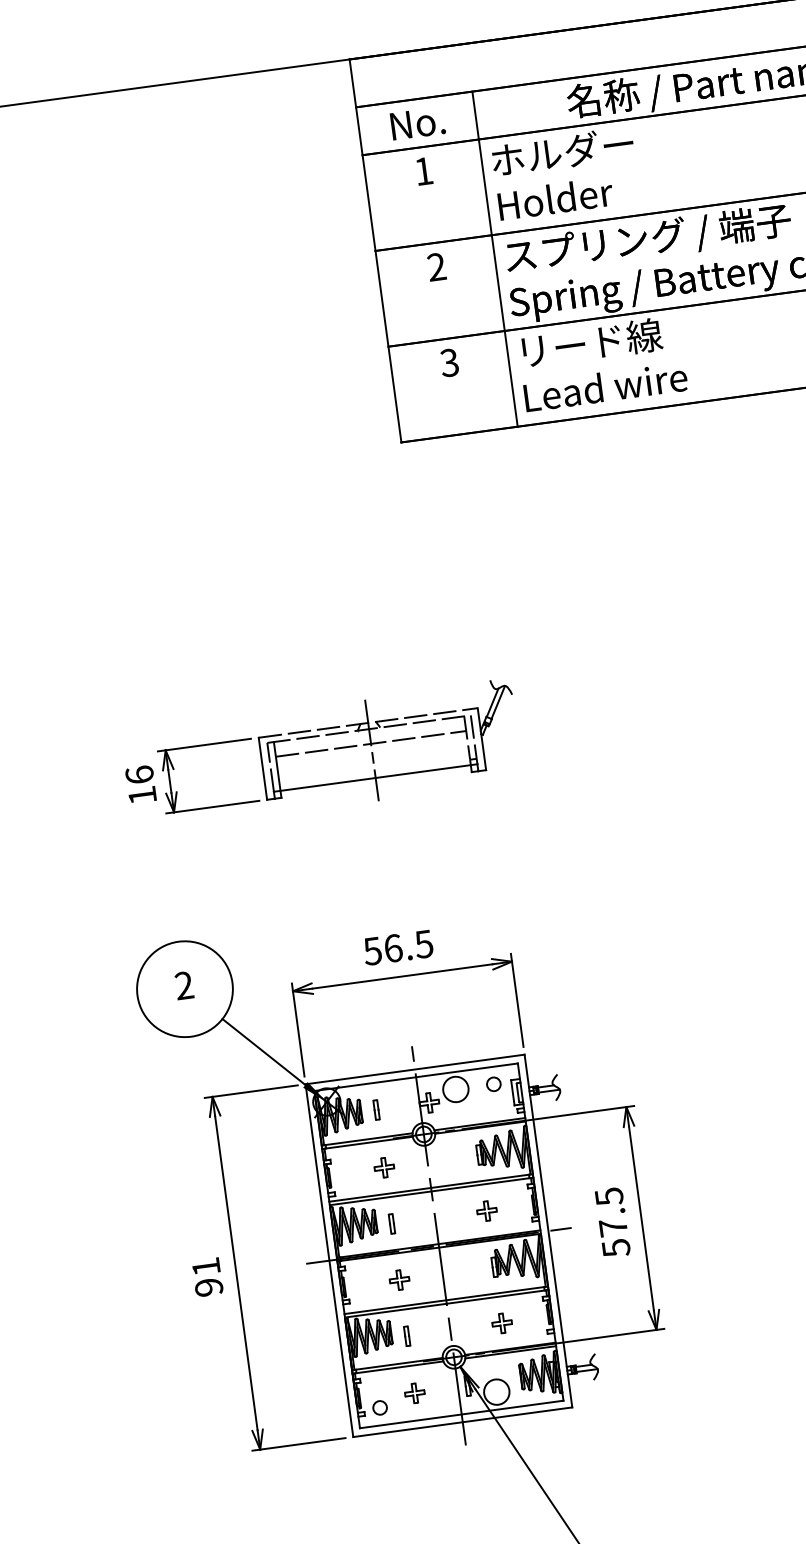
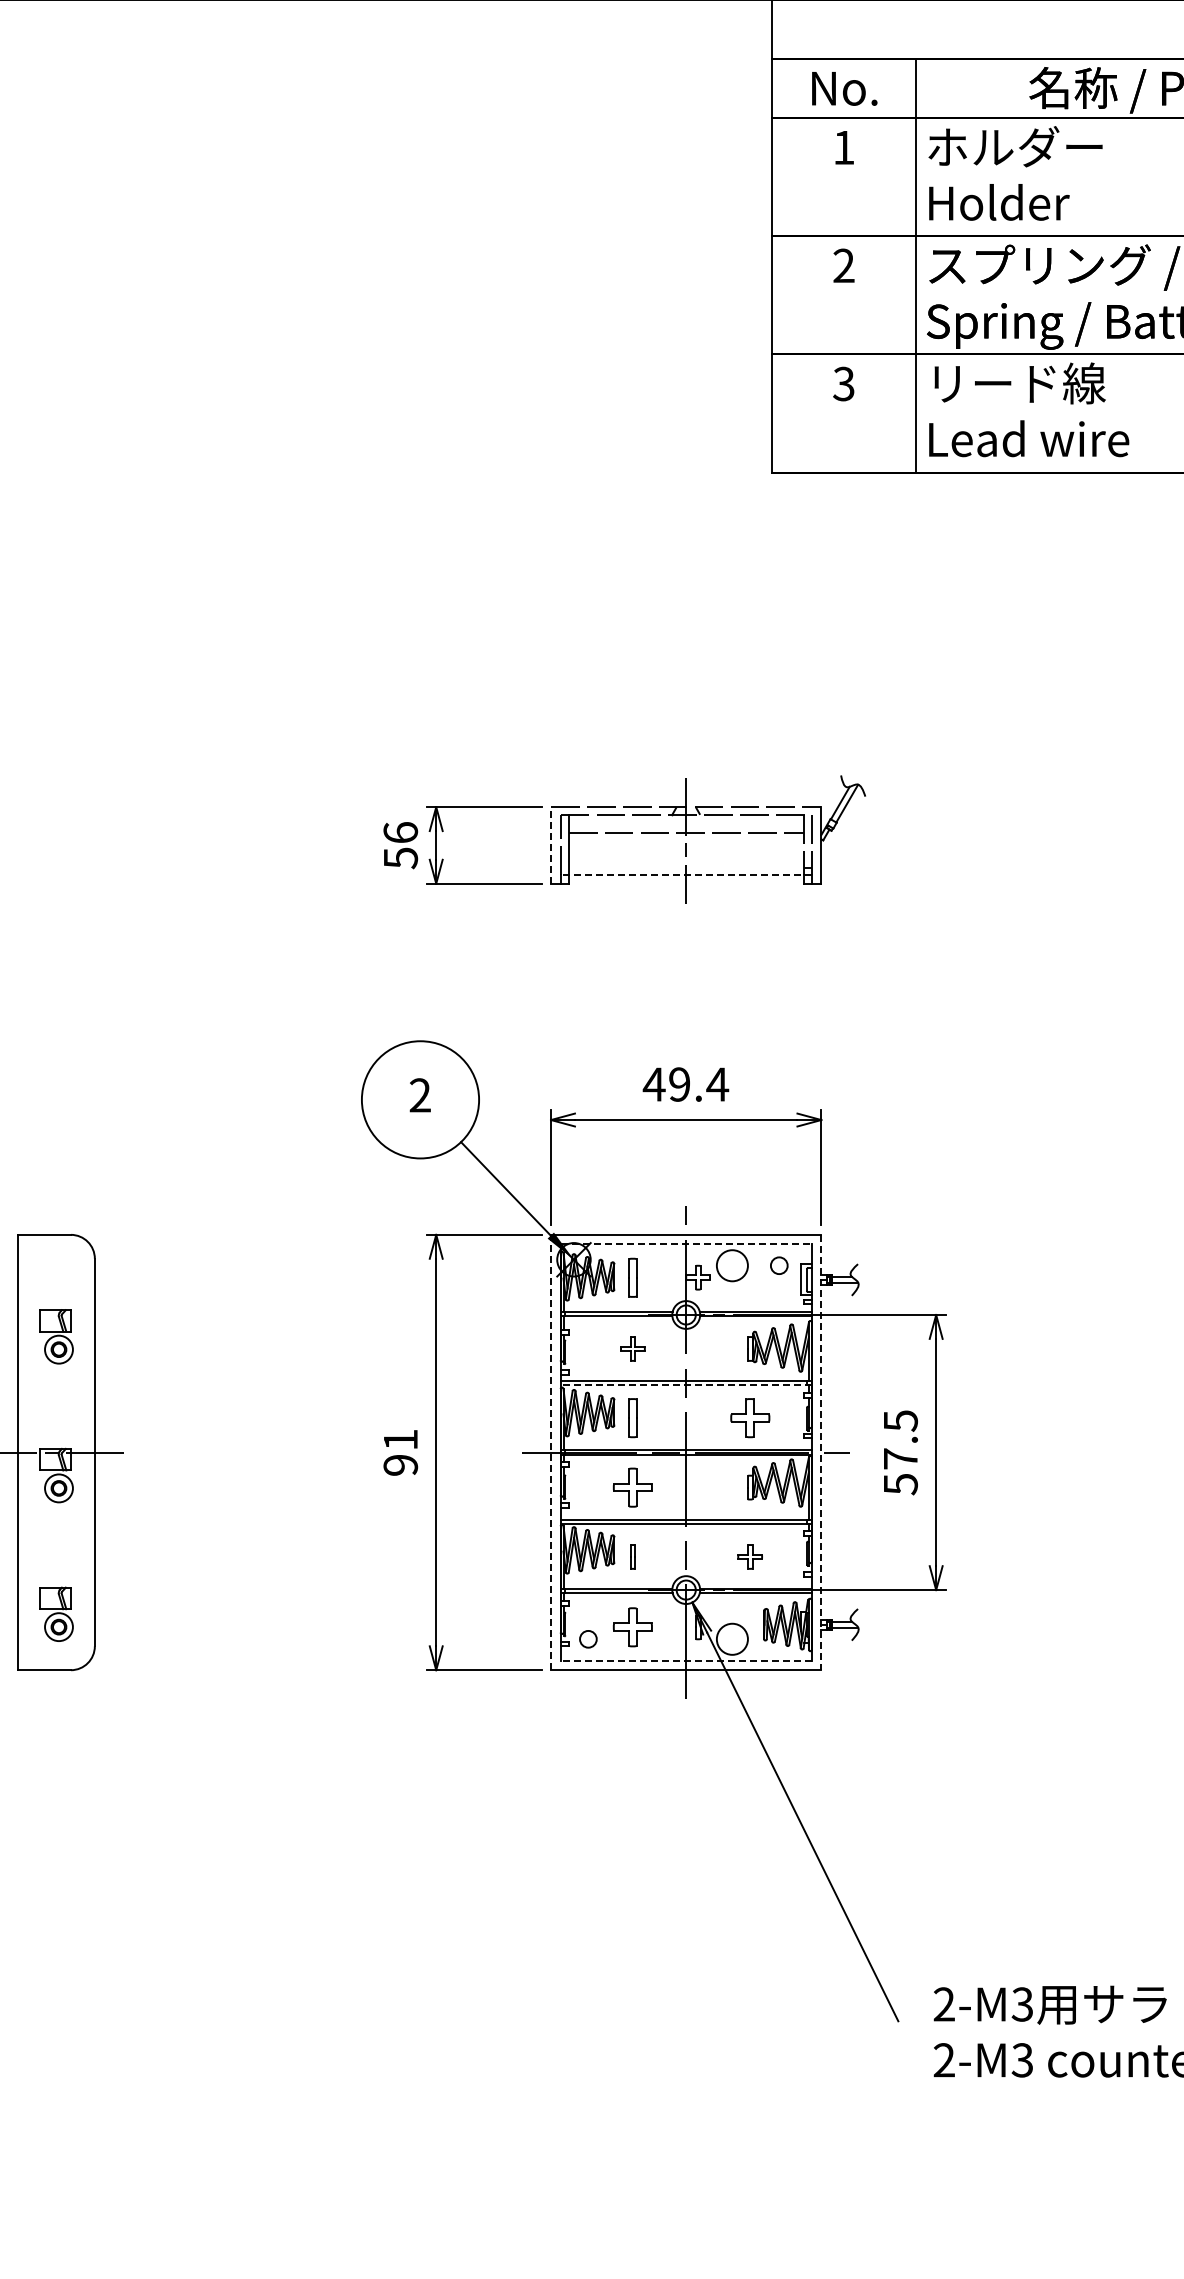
line: (263, 767) -> (551, 844), solid -> dashed
line: (375, 778) -> (686, 875), solid -> dashed
text: (143, 795) -> (401, 858), 16 -> 56
text: (398, 947) -> (685, 1084), 56.5 -> 49.4
line: (416, 1077) -> (686, 1244), solid -> dashed
part: (376, 1109) -> (632, 1277), size x1.6
line: (431, 1191) -> (686, 1385), solid -> dashed
part: (486, 1211) -> (749, 1418), size x1.6
part: (391, 1224) -> (632, 1418), size x1.6
line: (548, 1231) -> (821, 1452), solid -> dashed
line: (329, 1260) -> (551, 1452), solid -> dashed
part: (399, 1280) -> (632, 1487), size x1.6
part: (414, 1393) -> (632, 1627), size x1.6
line: (461, 1414) -> (686, 1660), solid -> dashed

